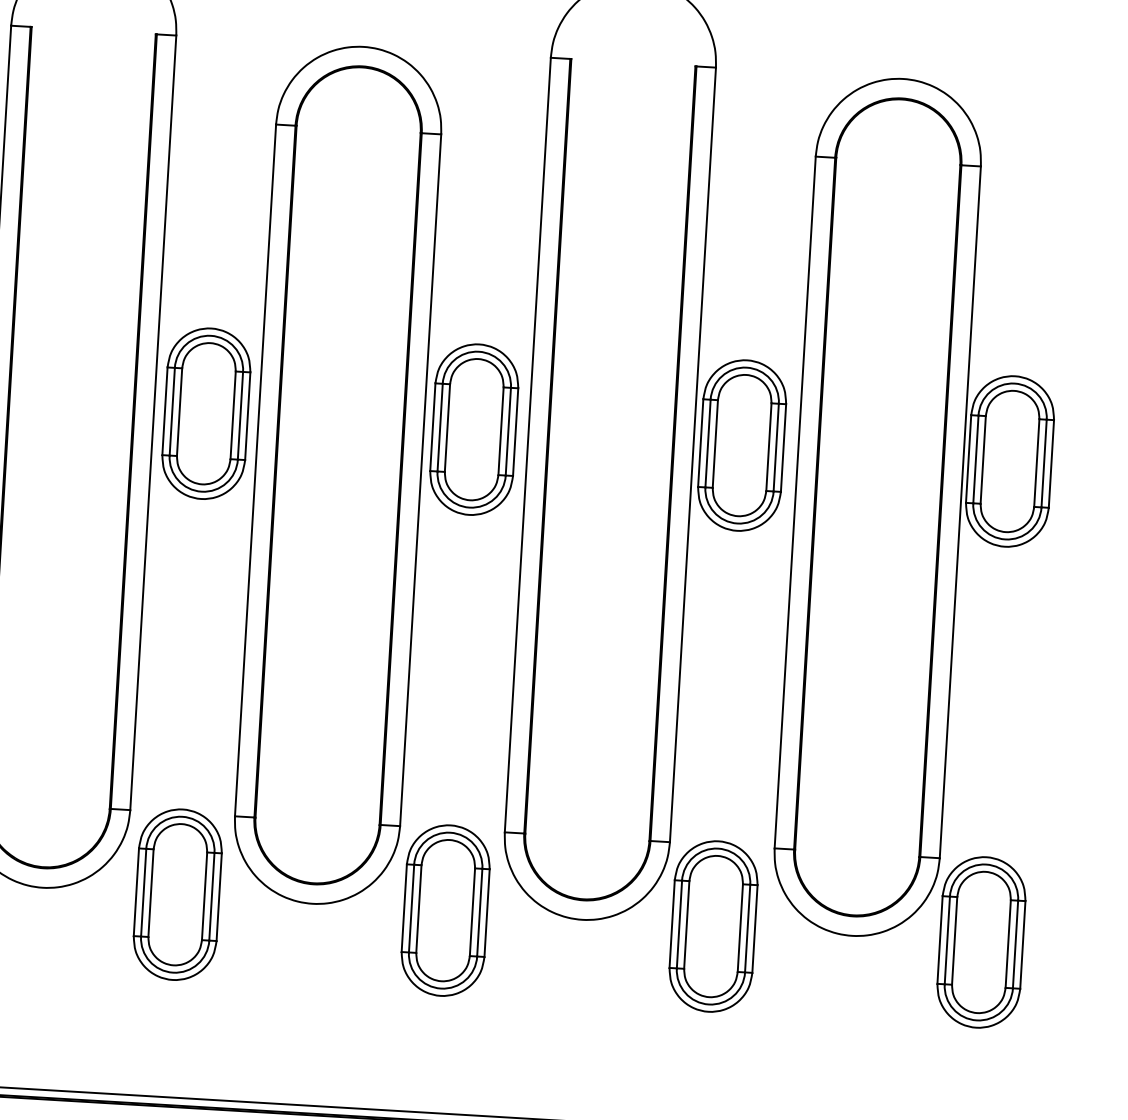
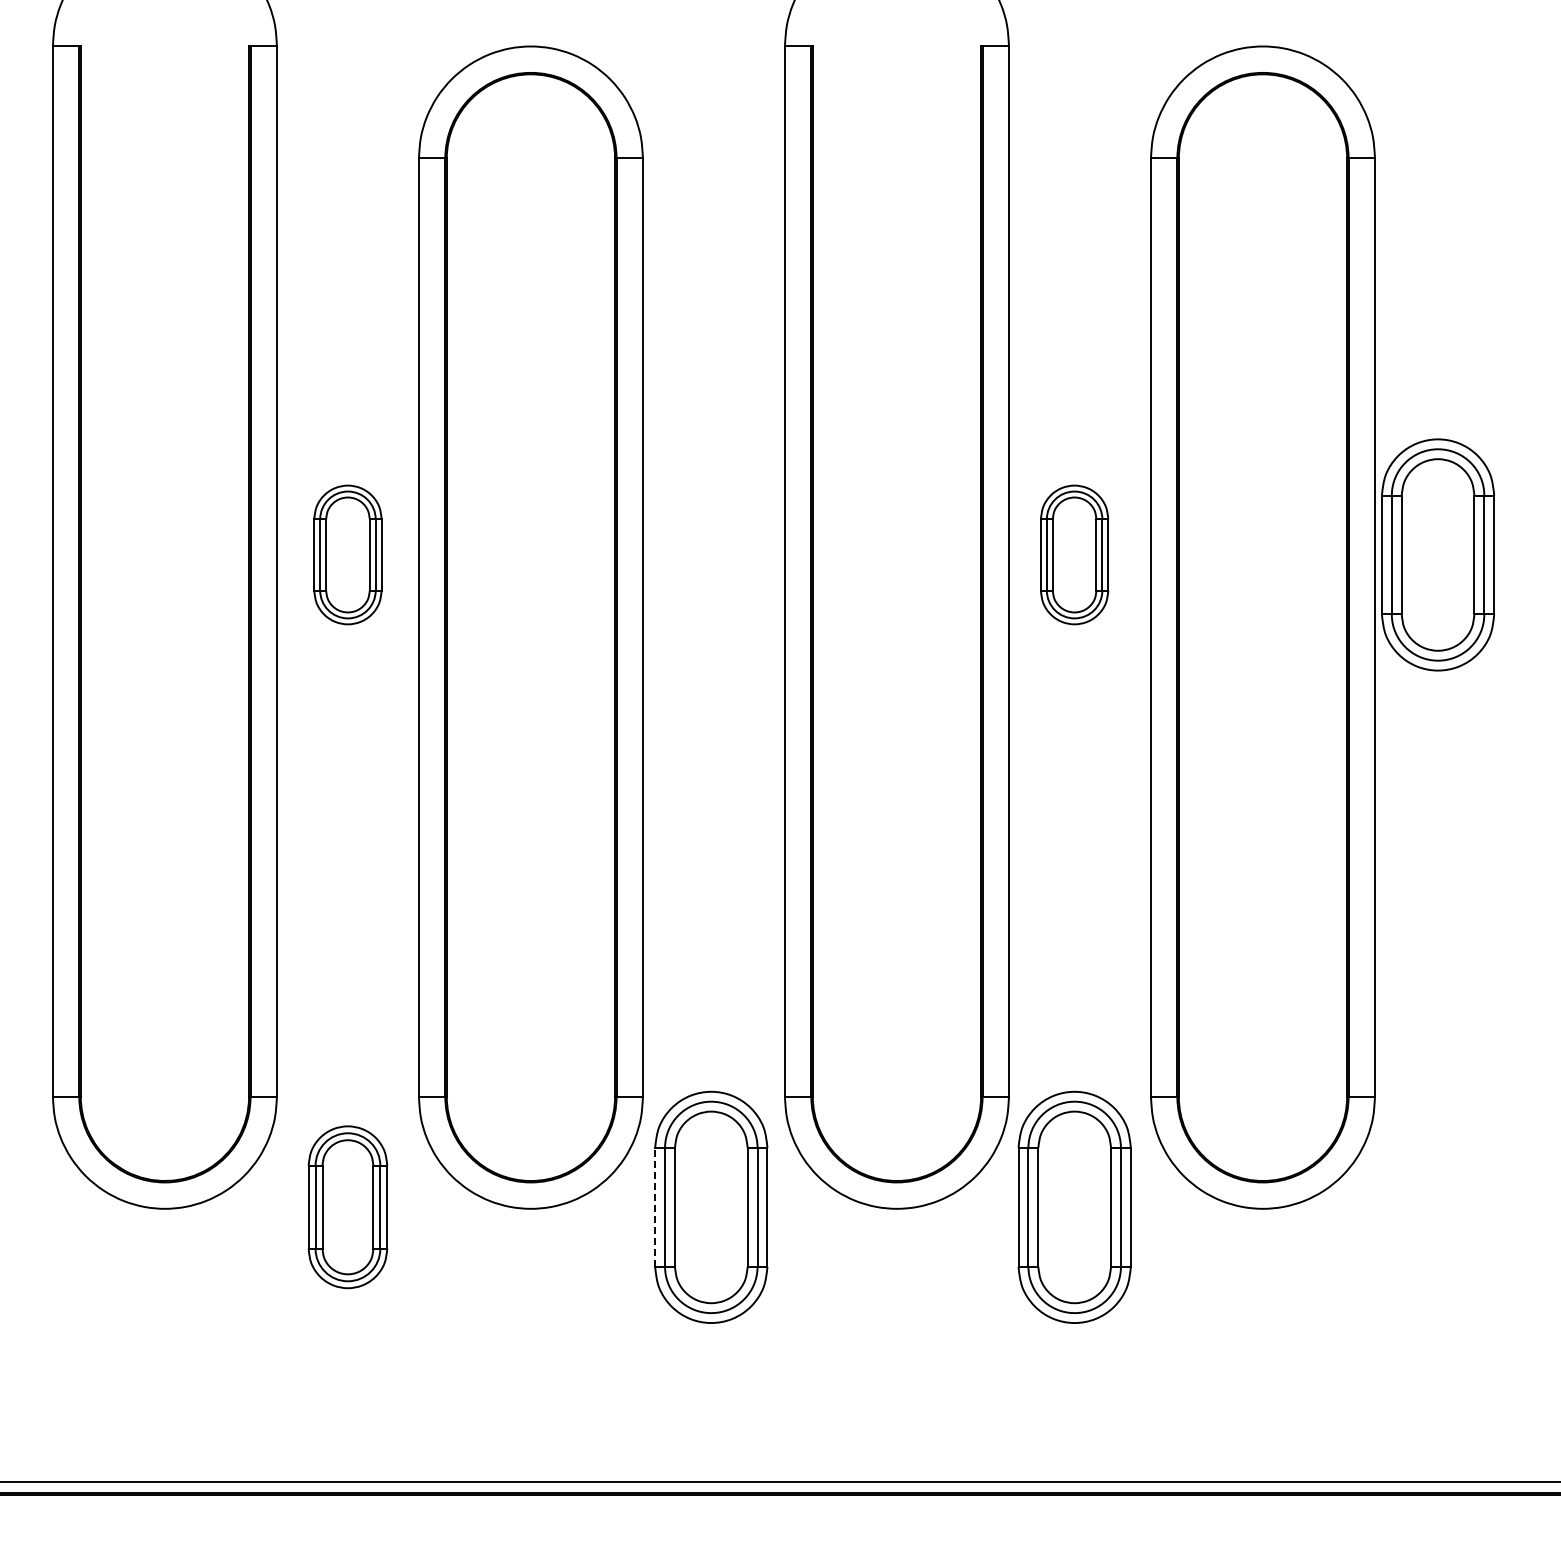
part: (206, 413) -> (347, 554), size x0.6
part: (474, 429) -> (711, 554), removed
part: (742, 445) -> (1074, 554), size x0.6
part: (177, 894) -> (347, 1206), size x0.7
line: (404, 907) -> (655, 1206), solid -> dashed
part: (981, 941) -> (1438, 1206), removed

